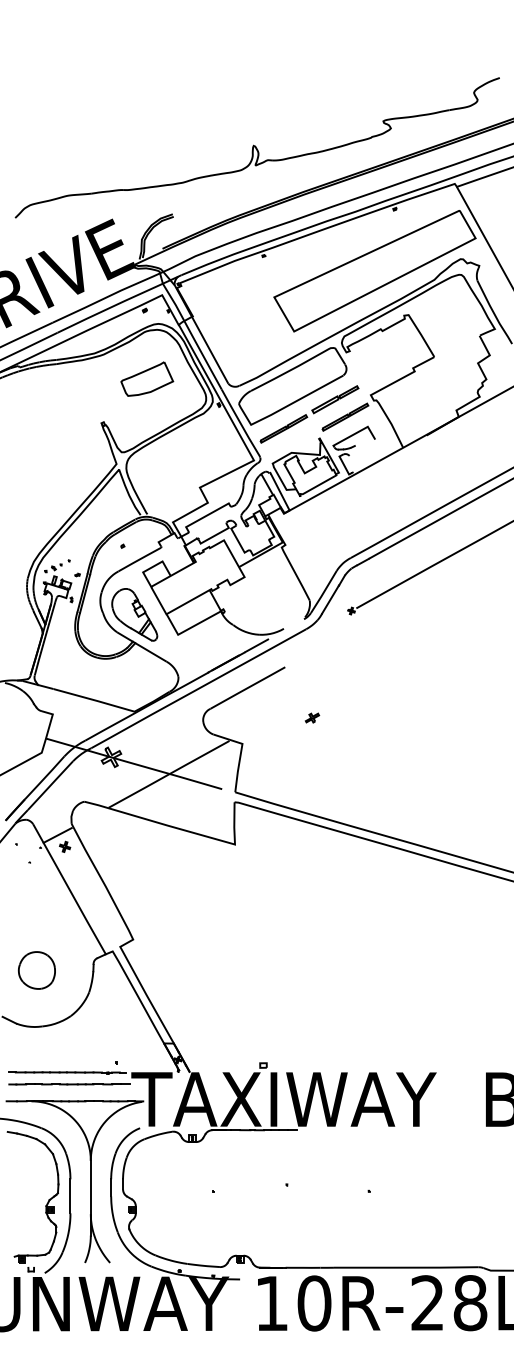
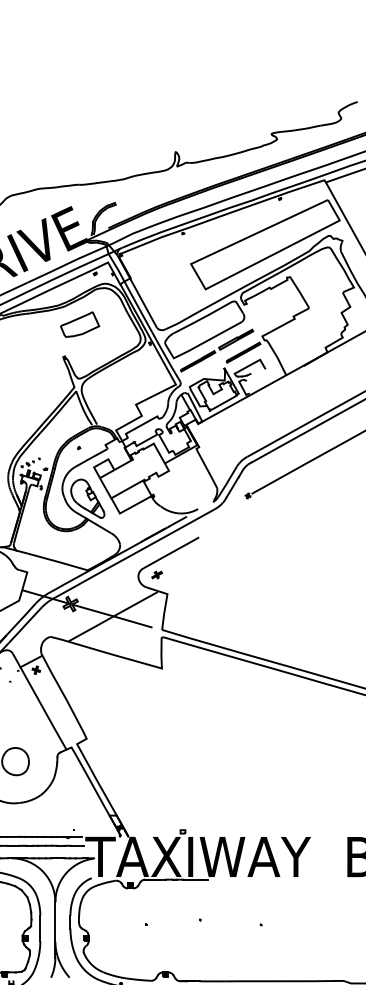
curve: (144, 372) -> (78, 319), moved
part: (312, 717) -> (157, 574), moved

